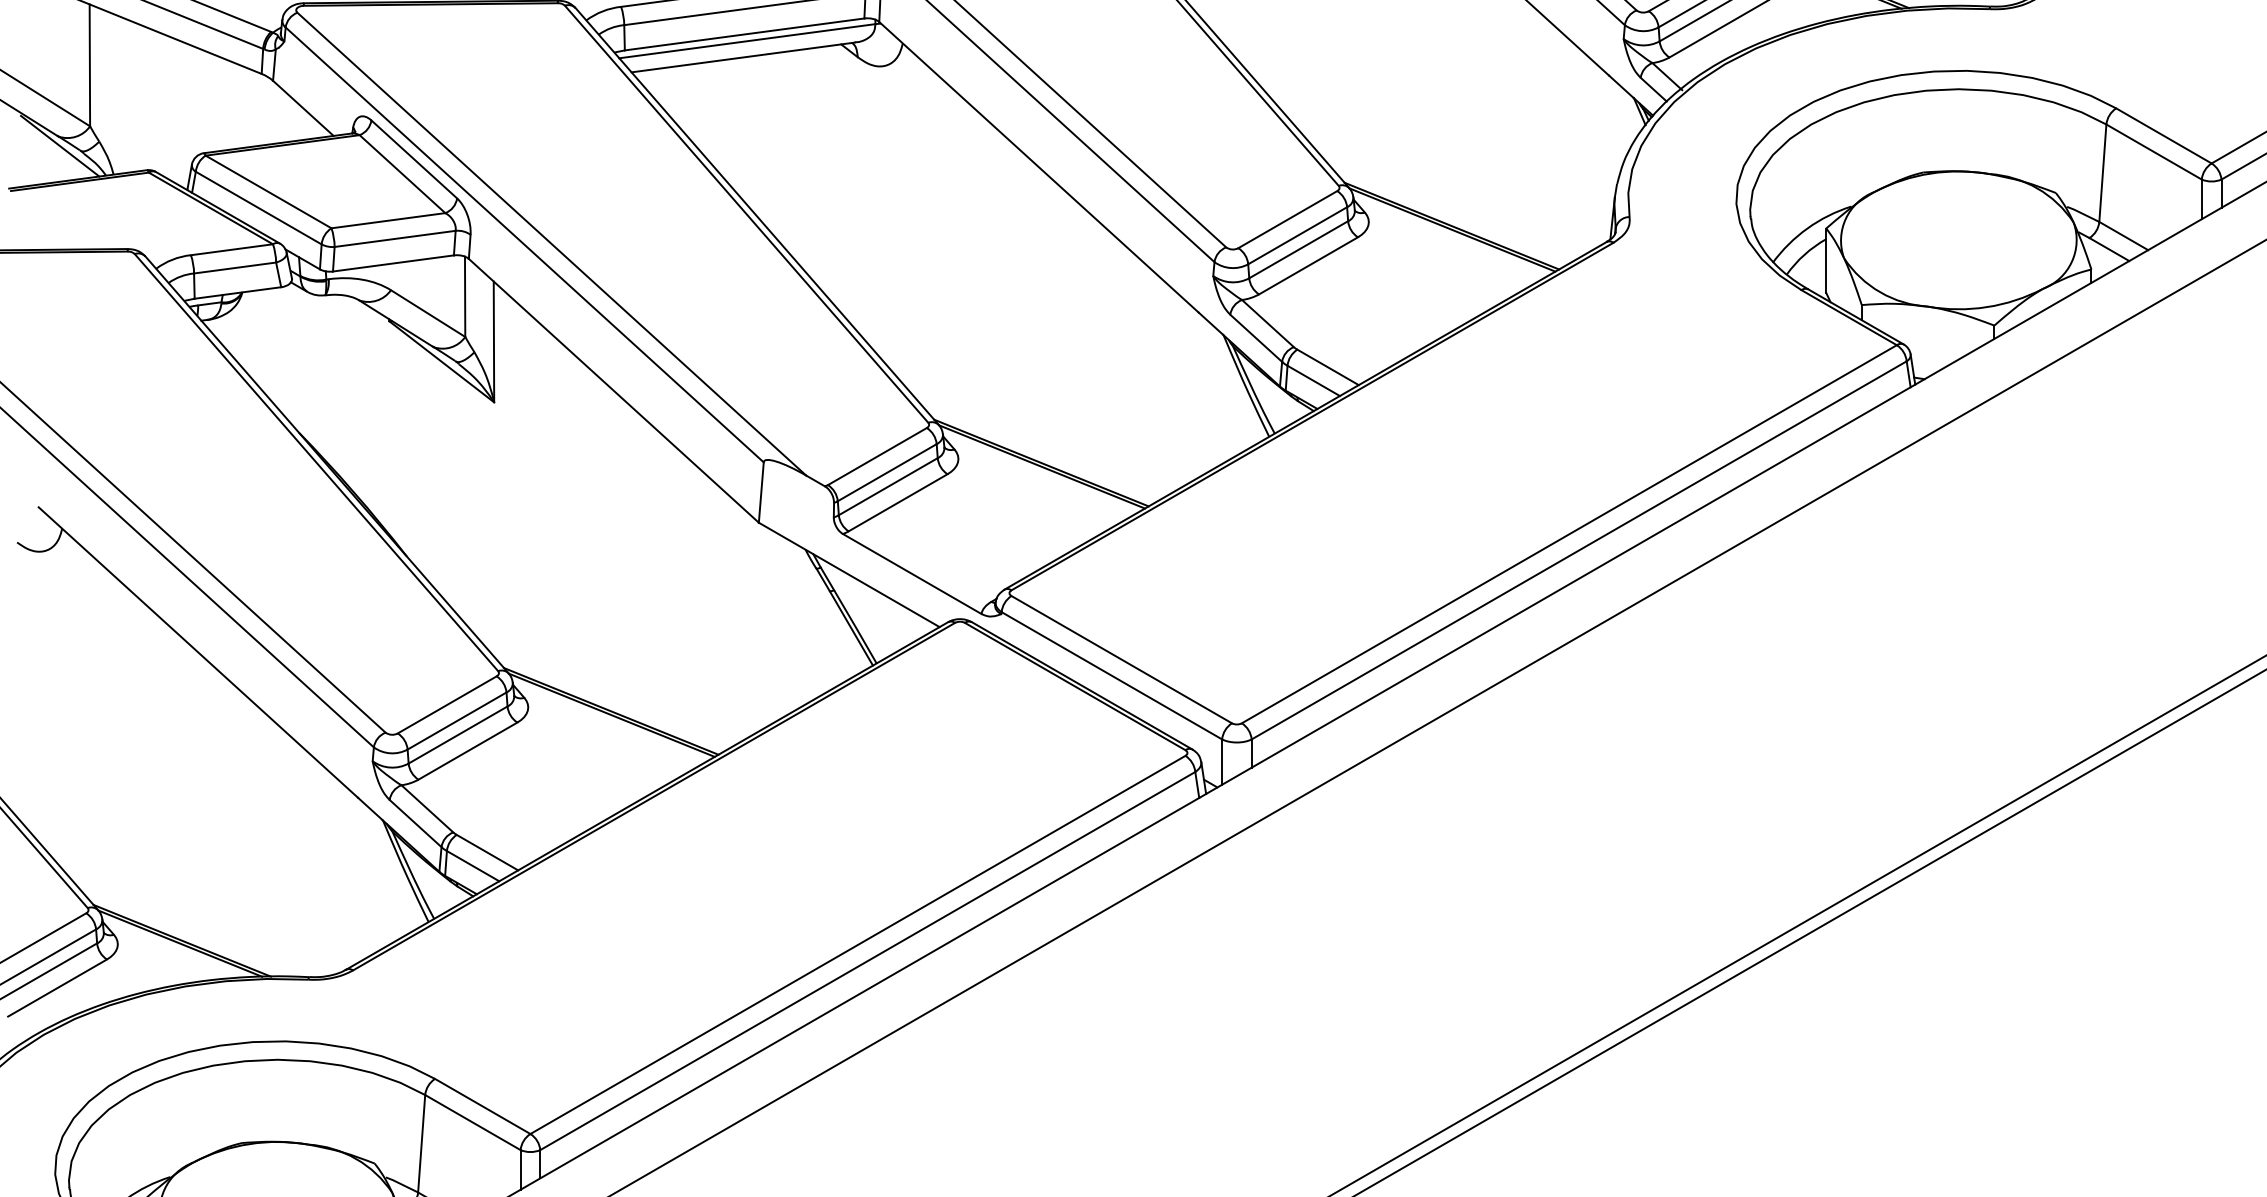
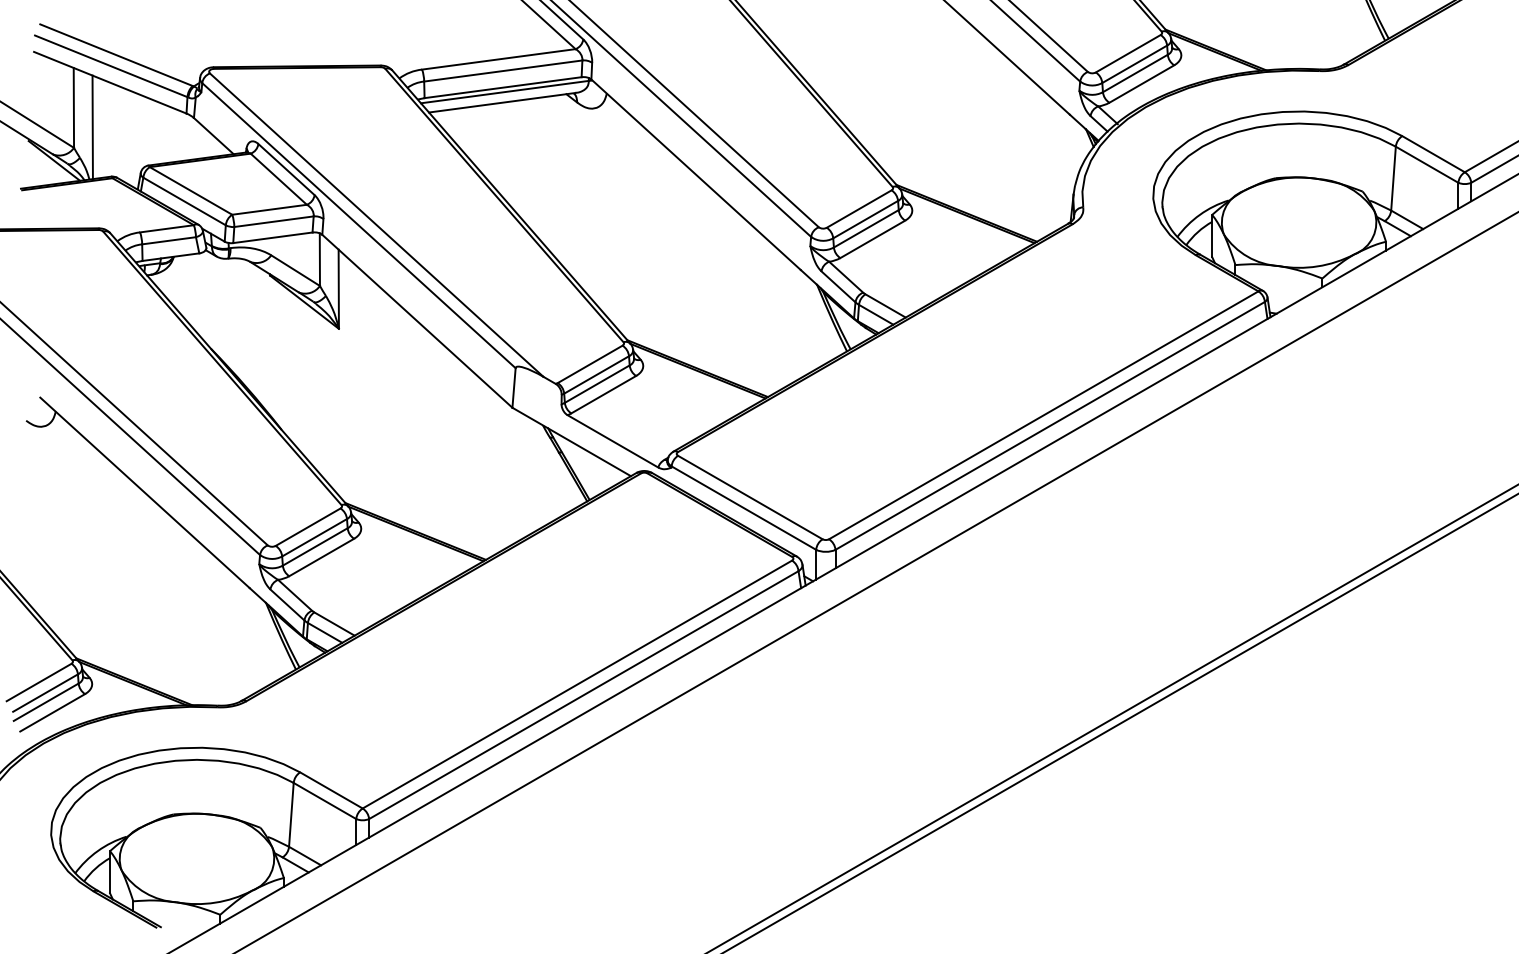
line: (118, 95) -> (92, 127), added

